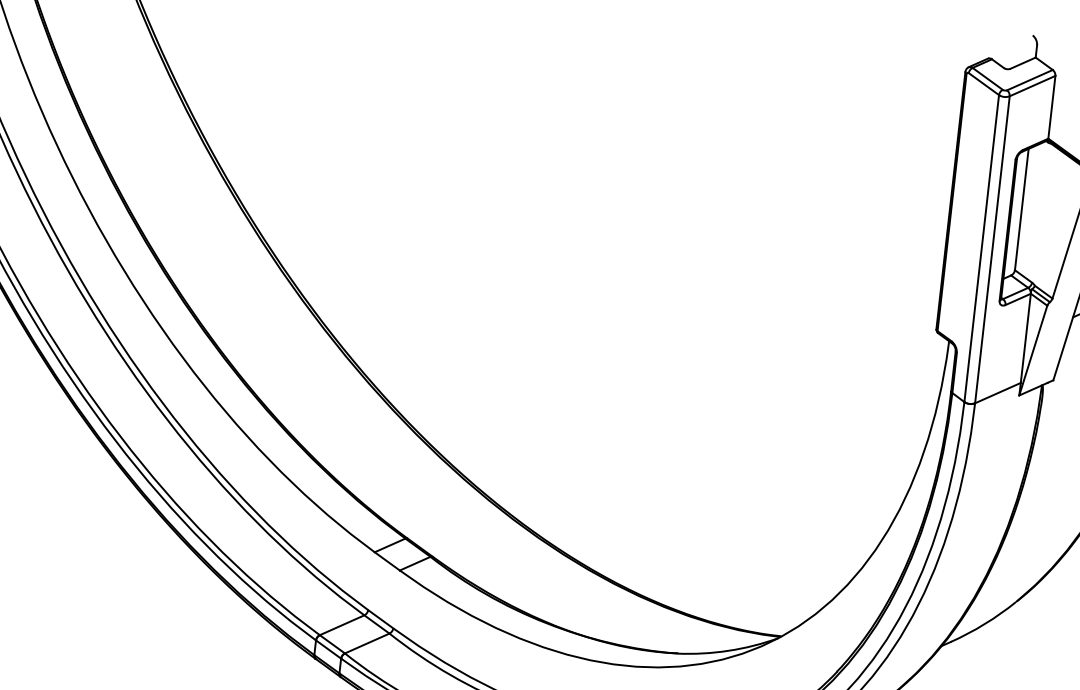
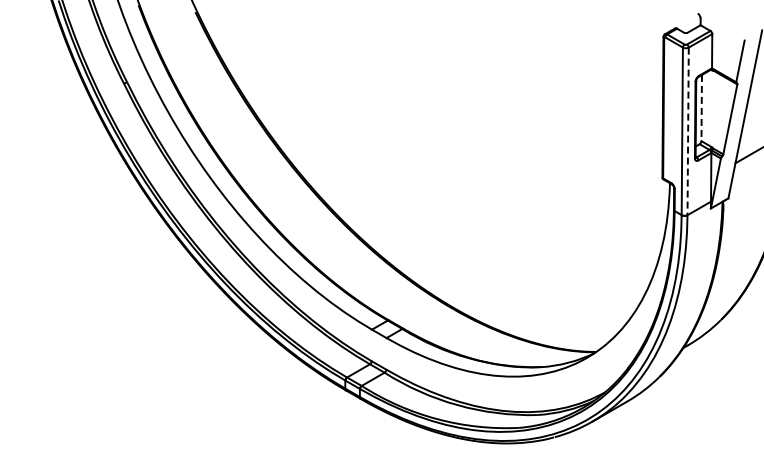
line: (1021, 210) -> (701, 108), solid -> dashed
line: (993, 249) -> (688, 131), solid -> dashed

